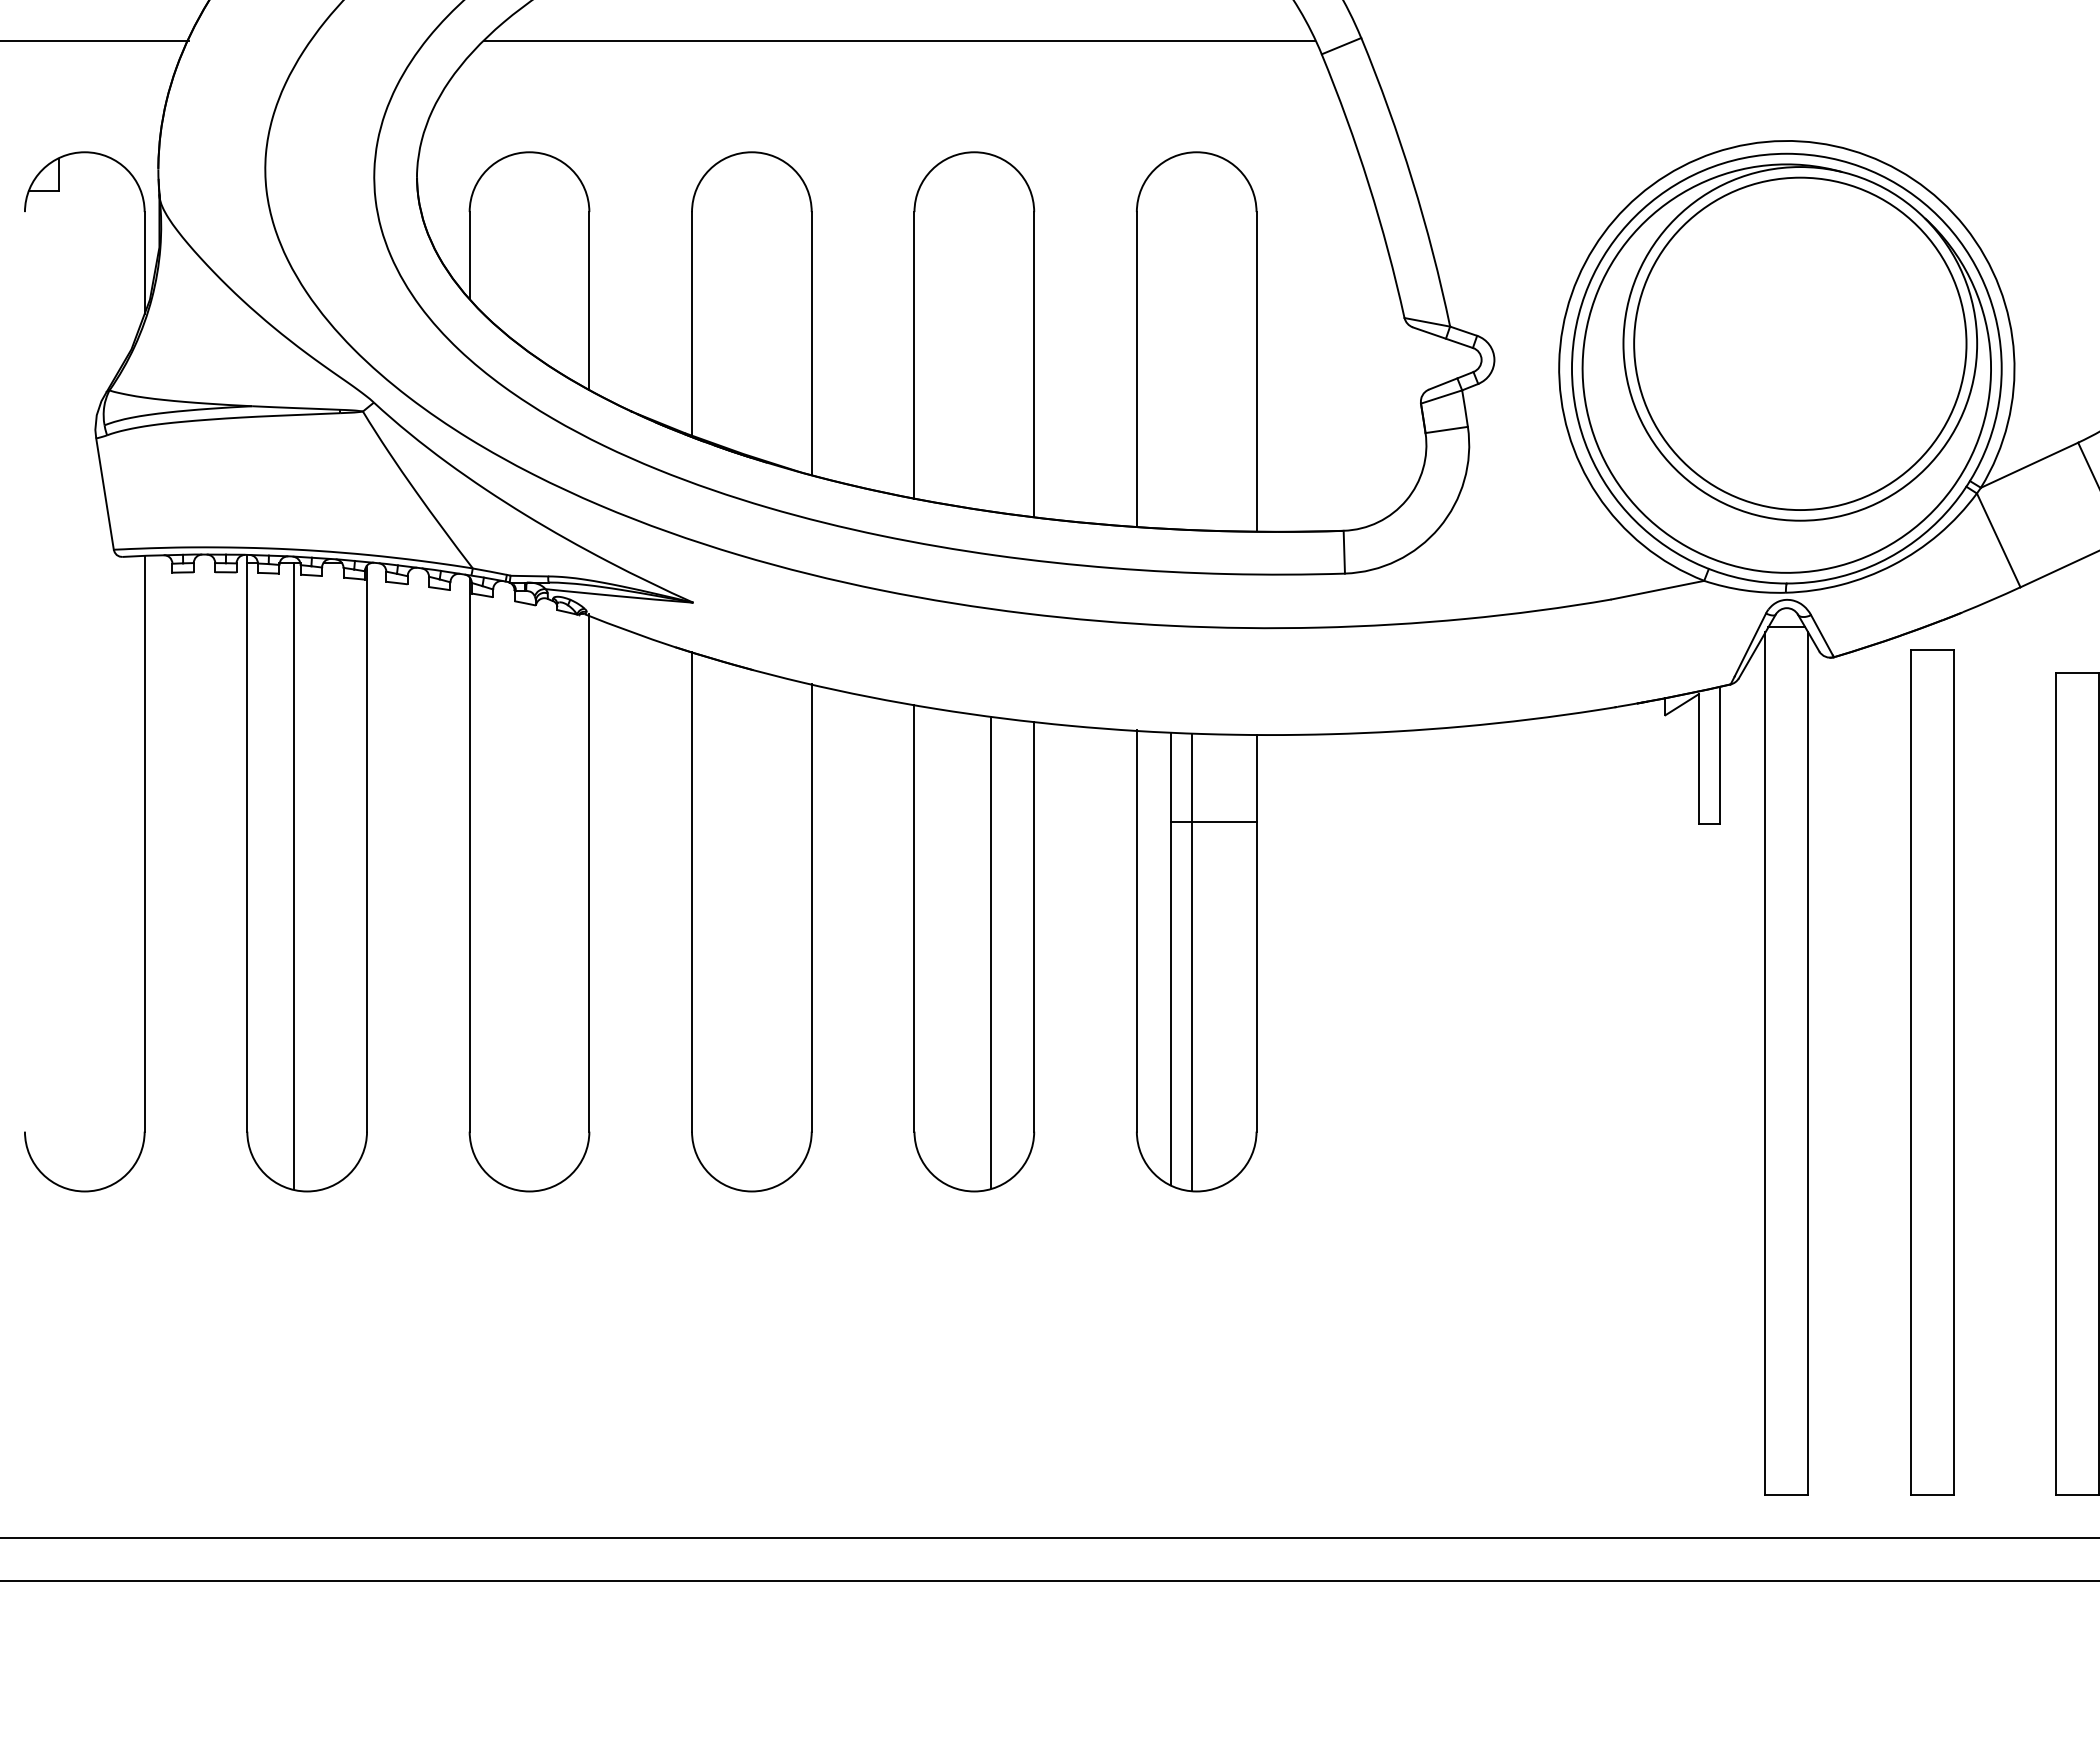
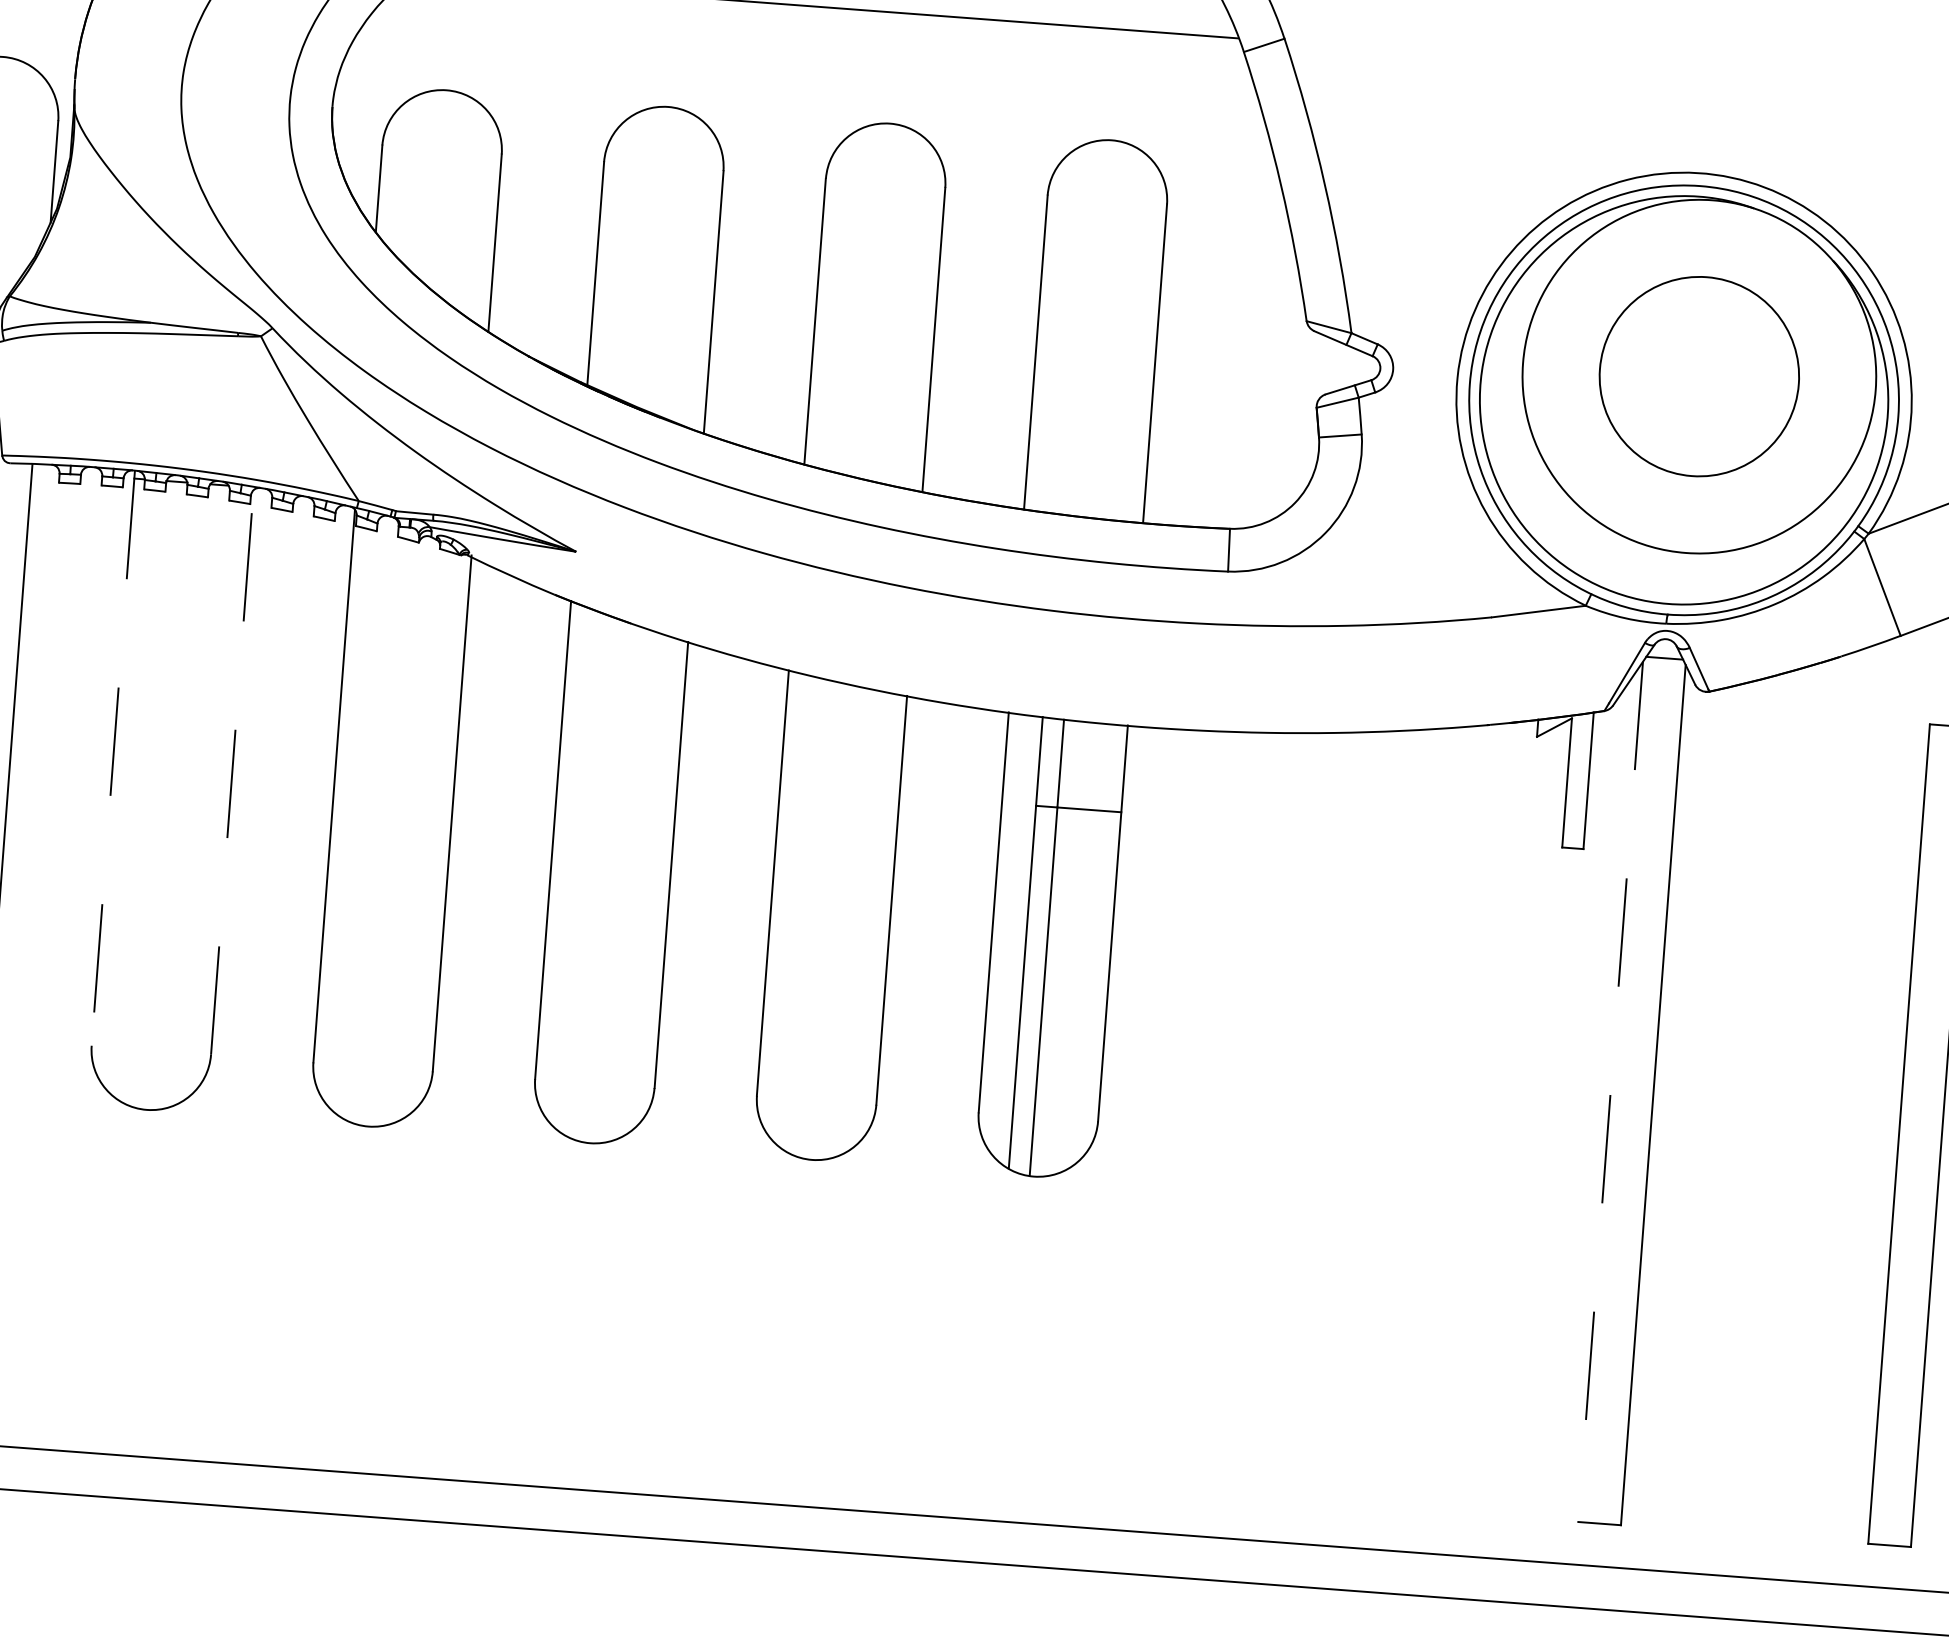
circle: (1800, 343) -> (1699, 376), size x0.6
line: (247, 843) -> (113, 758), solid -> dashed
line: (367, 848) -> (232, 772), solid -> dashed
line: (294, 875) -> (157, 793), removed
line: (991, 952) -> (847, 922), removed
line: (1765, 1064) -> (1610, 1092), solid -> dashed
part: (1932, 1072) -> (1776, 1113), removed

